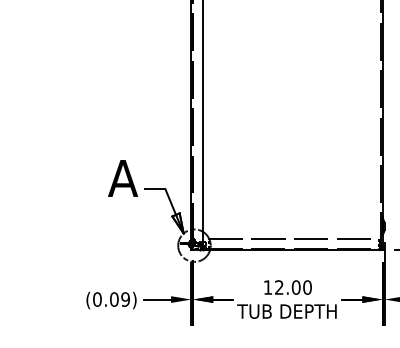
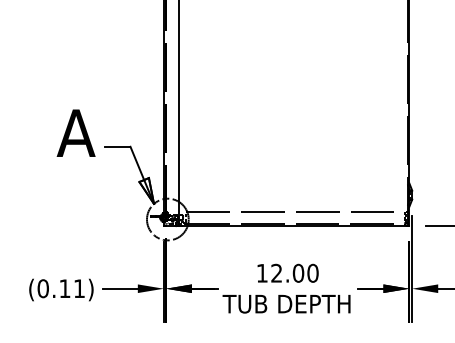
text: (119, 299) -> (71, 288), (0.09) -> (0.11)

